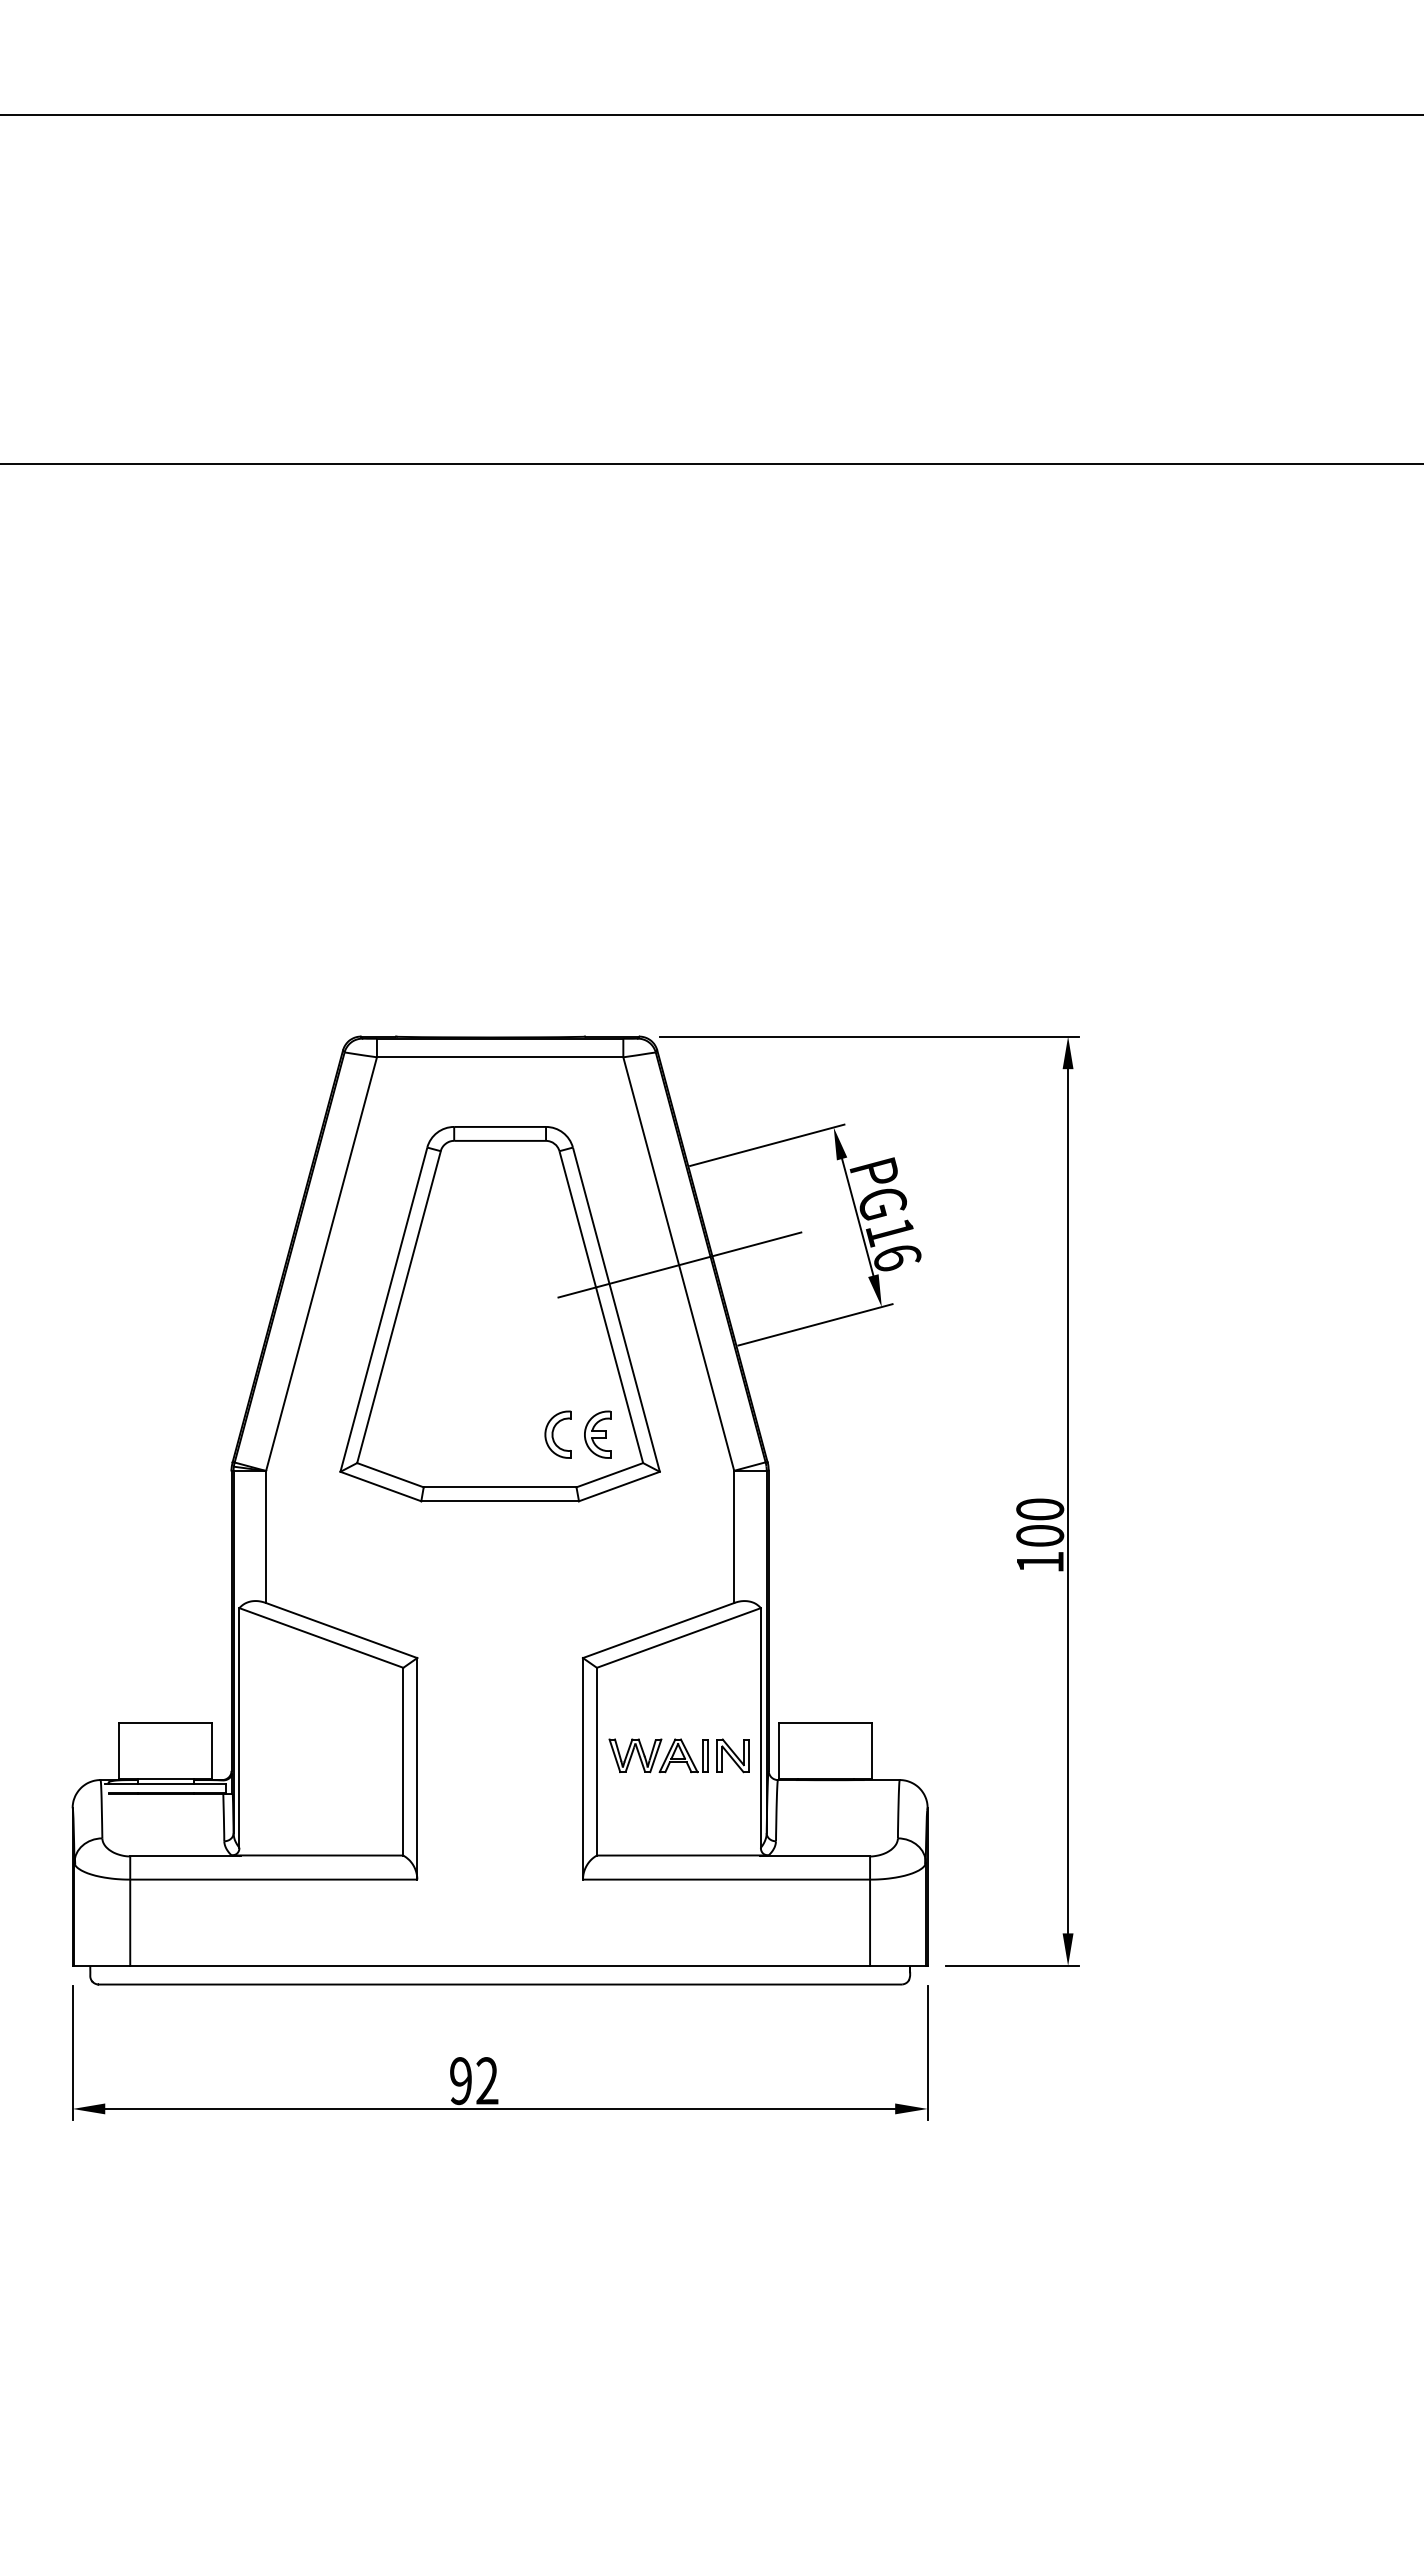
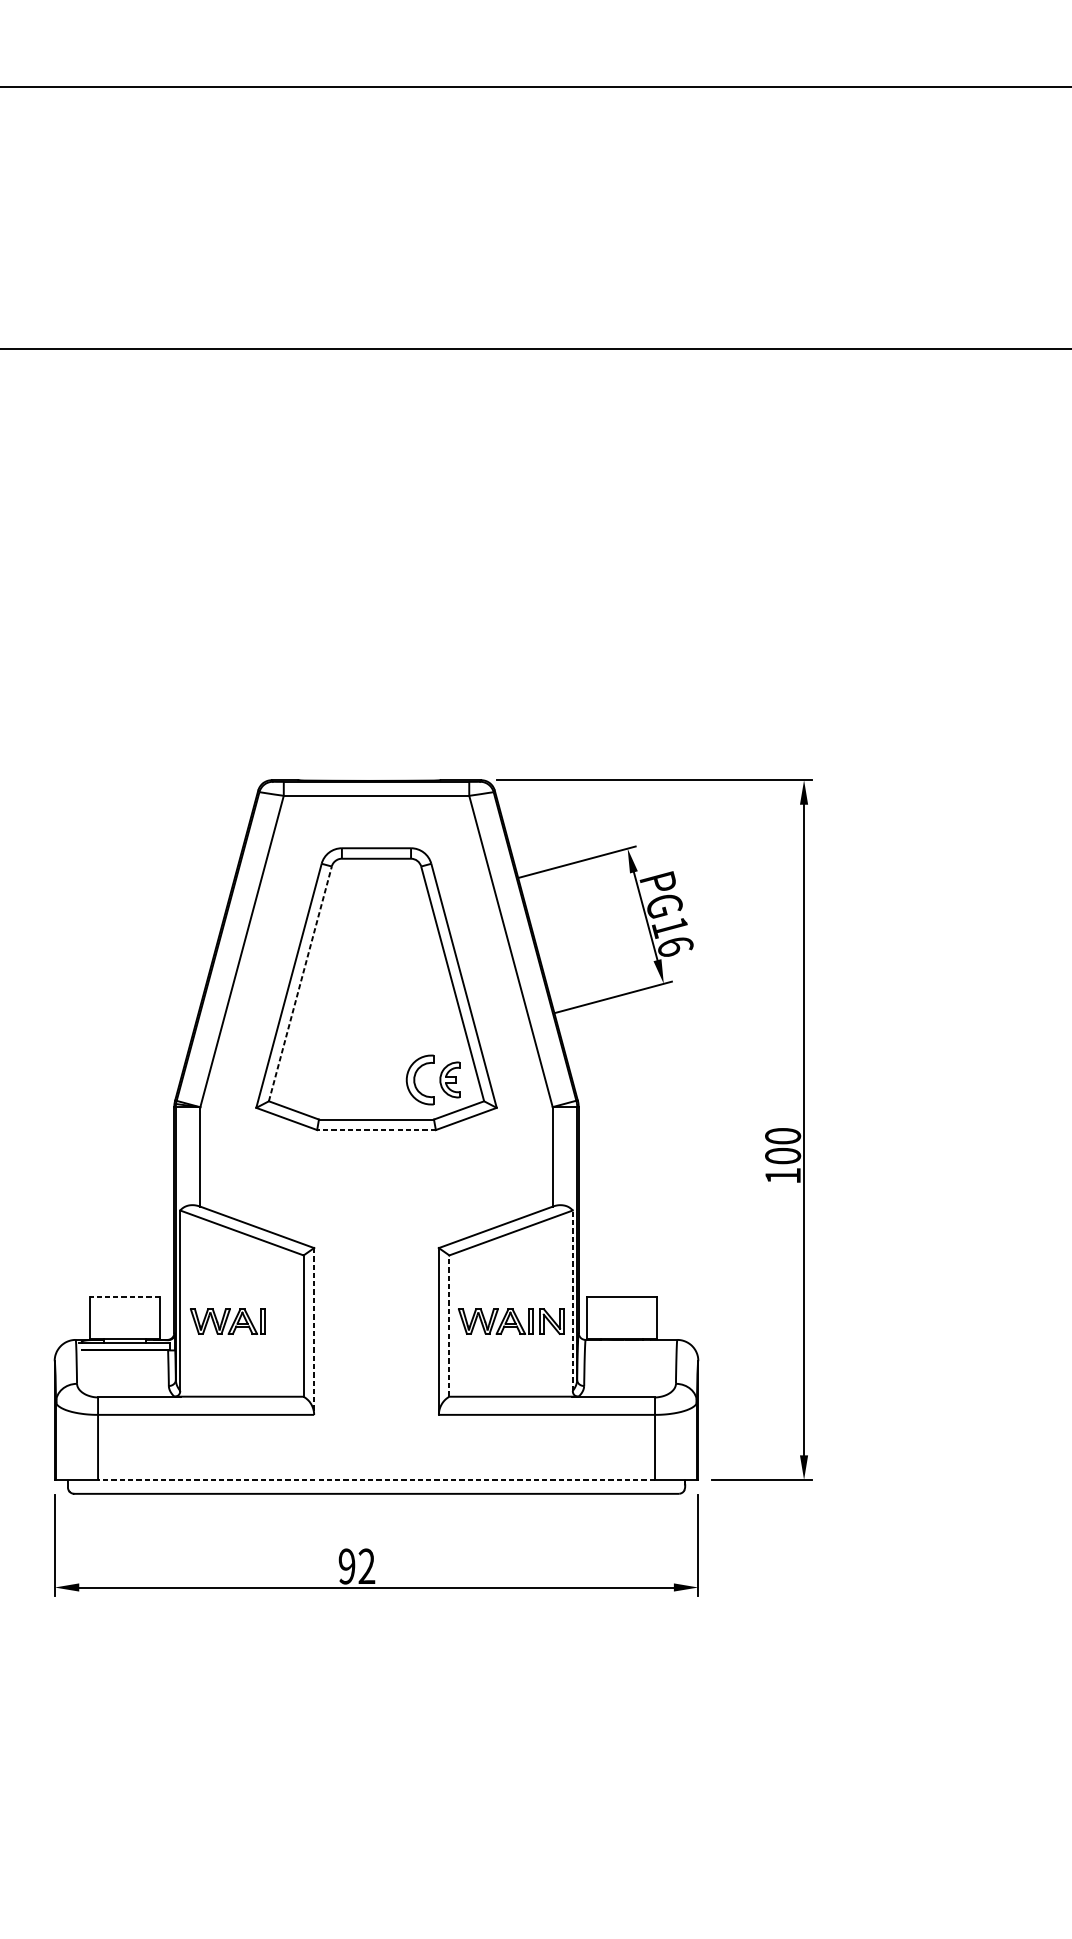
line: (679, 1264) -> (511, 951), removed
line: (399, 1306) -> (300, 983), solid -> dashed
part: (557, 1434) -> (419, 1079), size x1.4
line: (500, 1501) -> (376, 1130), solid -> dashed
line: (165, 1723) -> (124, 1297), solid -> dashed
line: (760, 1727) -> (572, 1300), solid -> dashed
part: (302, 1755) -> (227, 1321), added
line: (596, 1761) -> (449, 1325), solid -> dashed
line: (417, 1768) -> (314, 1331), solid -> dashed
line: (500, 1965) -> (376, 1479), solid -> dashed

